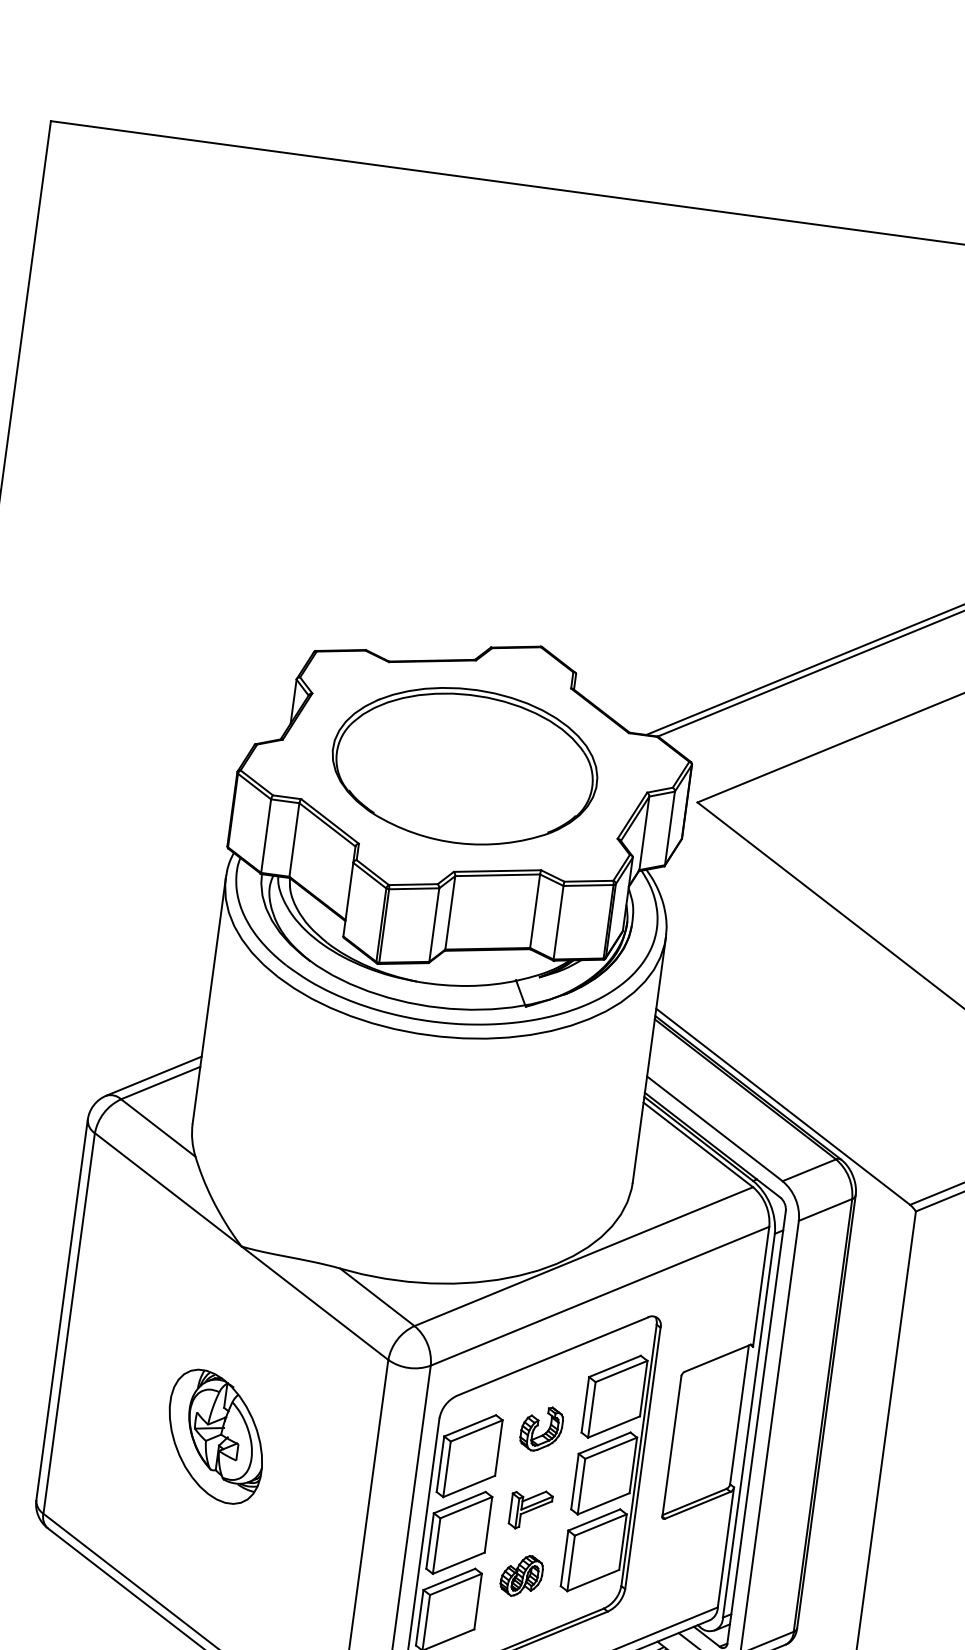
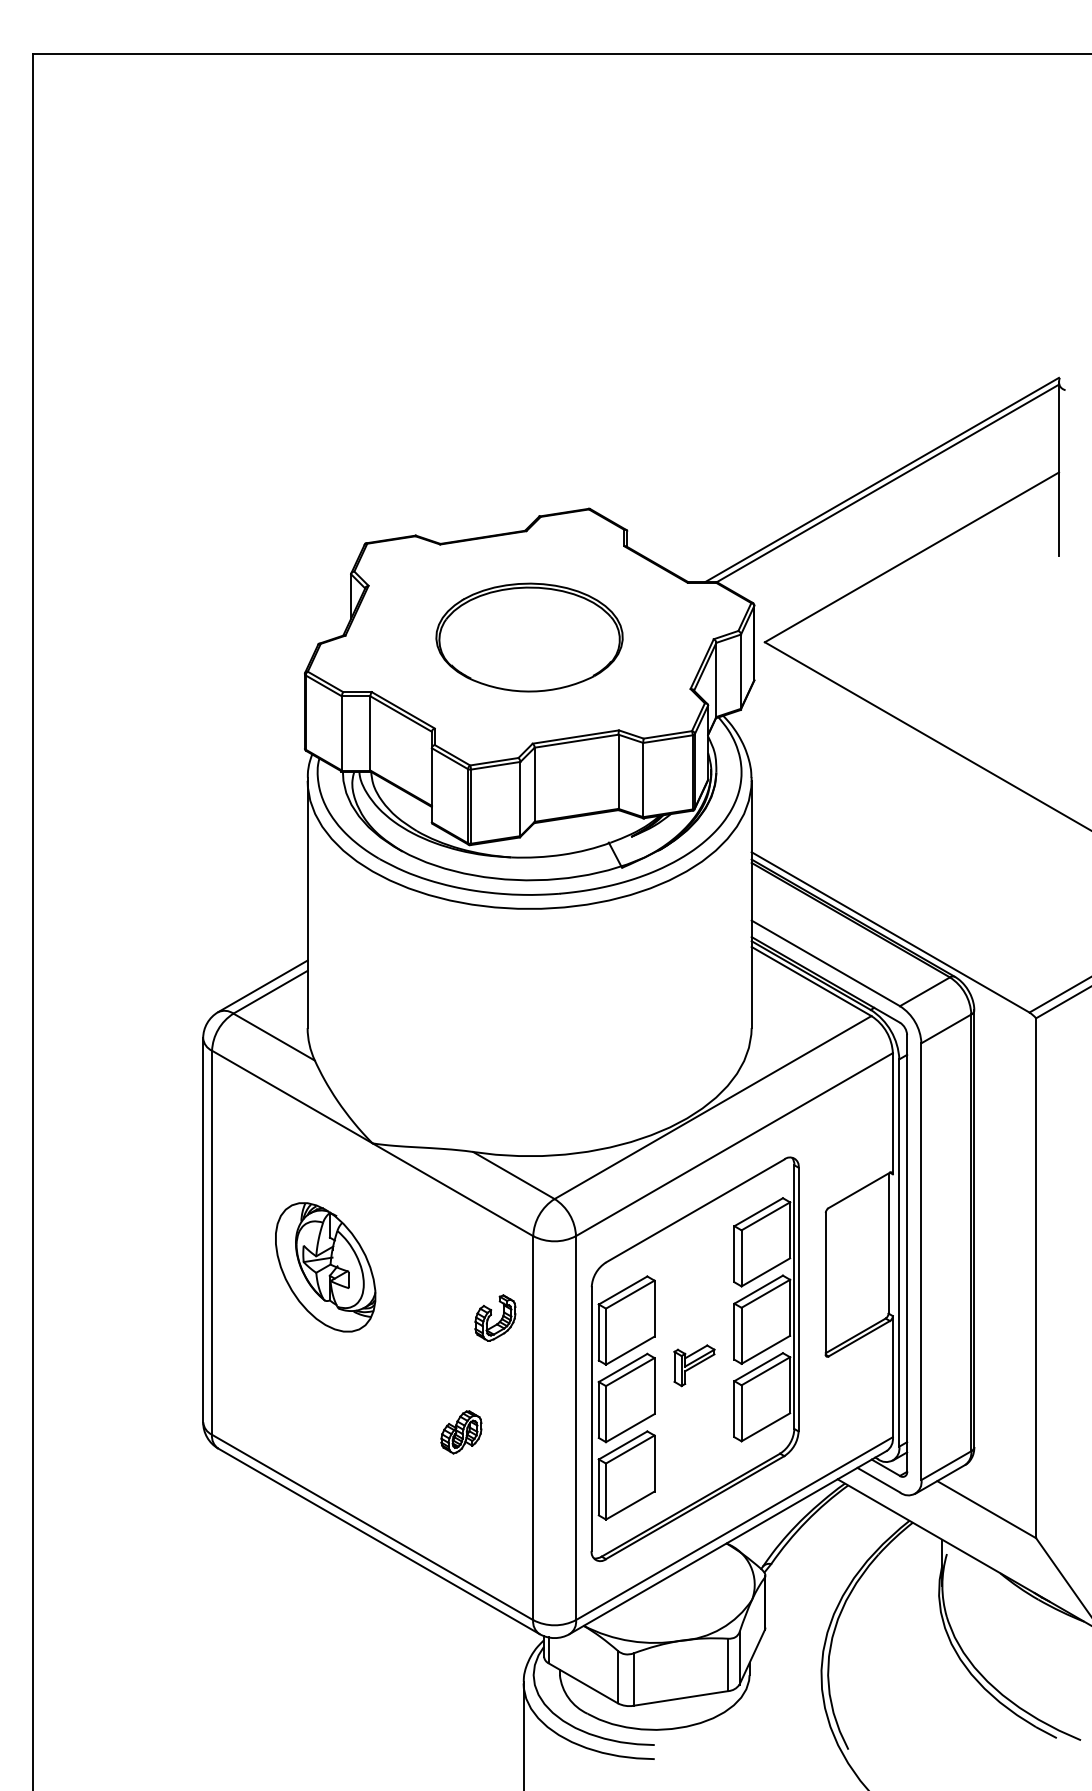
part: (464, 766) -> (529, 637), size x0.7
part: (541, 1428) -> (495, 1317), moved
part: (215, 1436) -> (325, 1267), moved
part: (521, 1576) -> (461, 1432), moved

